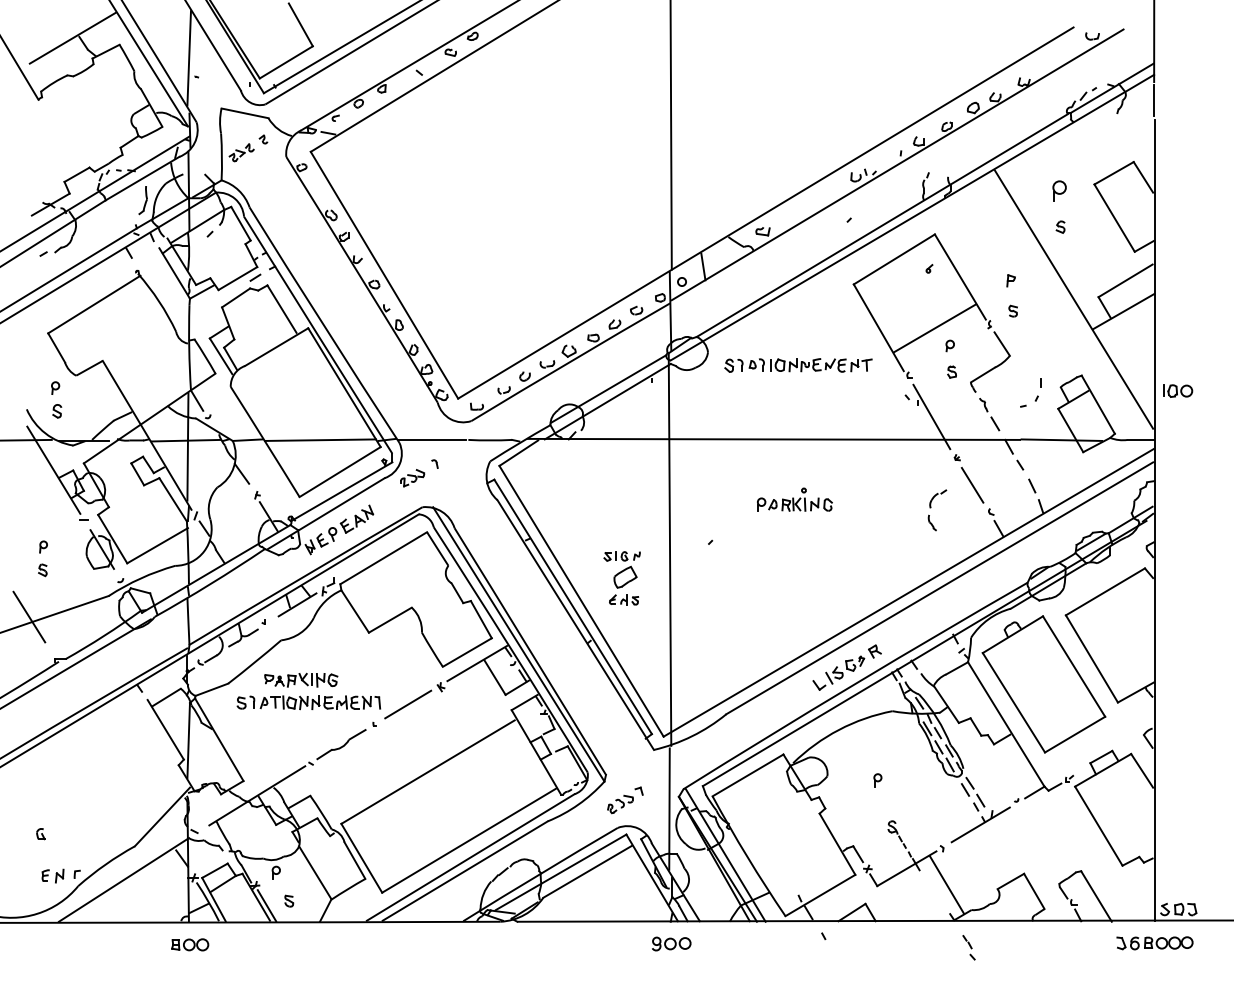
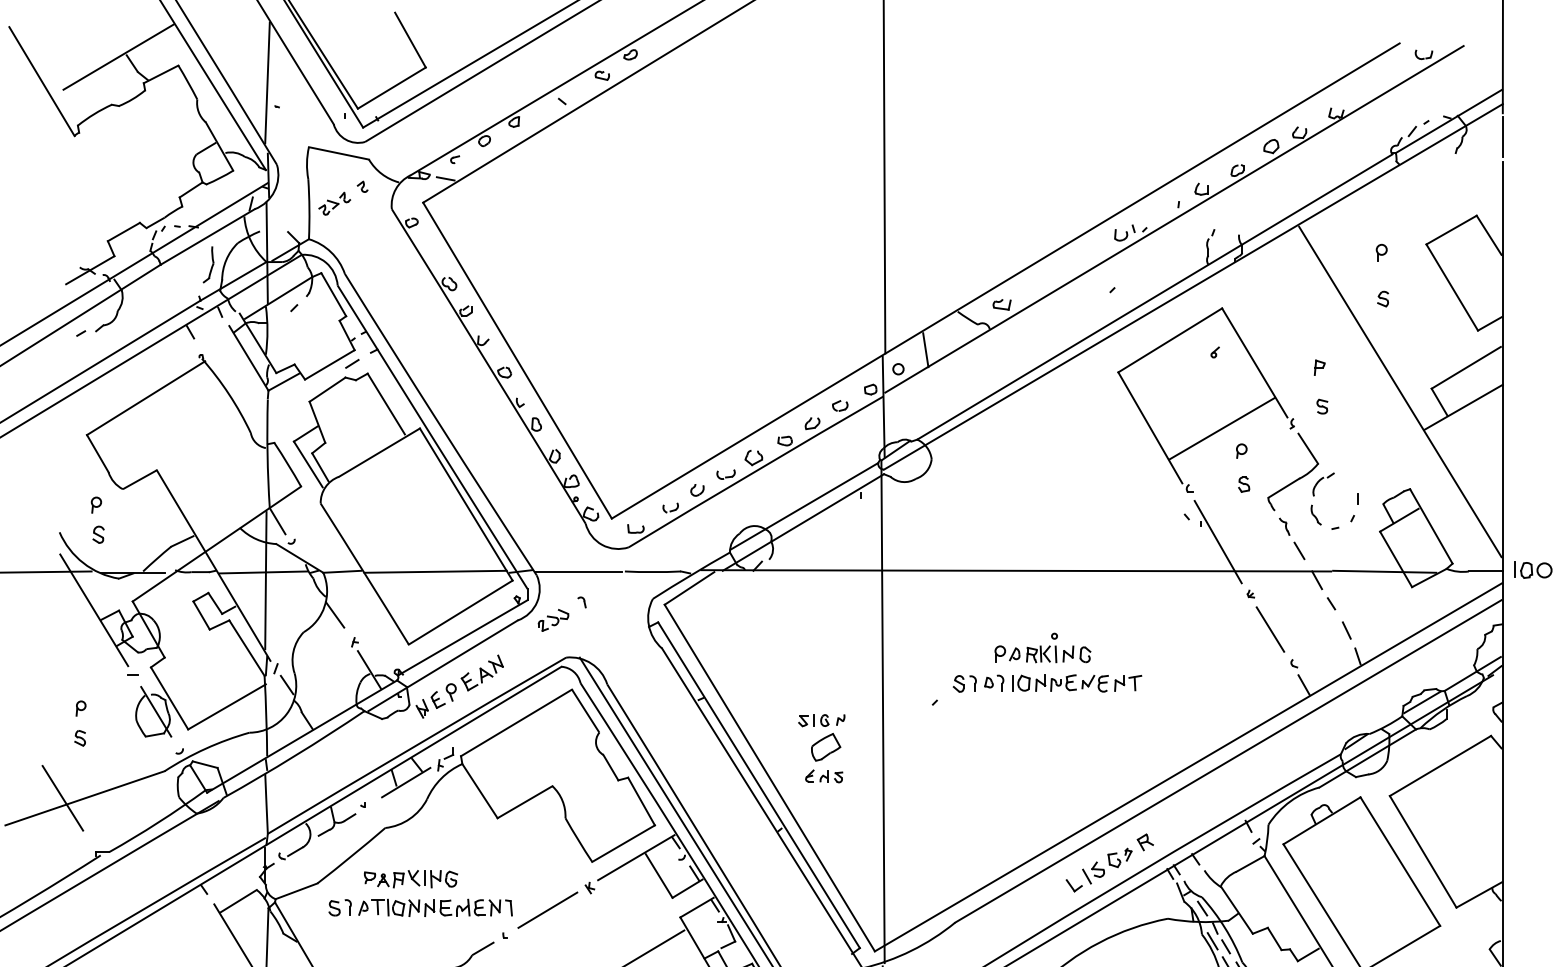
part: (1059, 190) -> (1381, 252), size x0.62
part: (798, 365) -> (1047, 683), moved
part: (1178, 390) -> (1534, 569), moved
part: (931, 507) -> (1315, 495), moved

